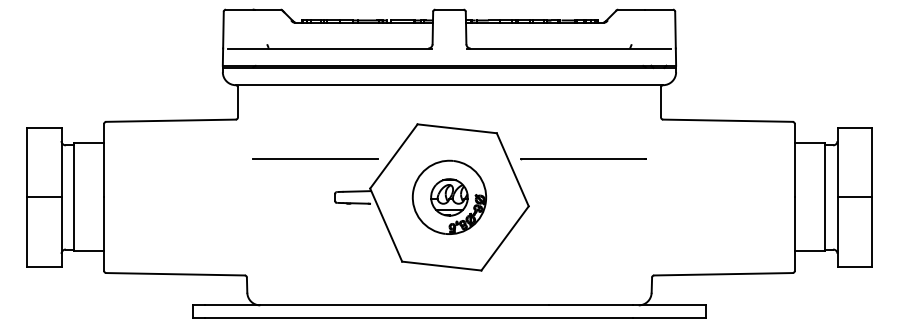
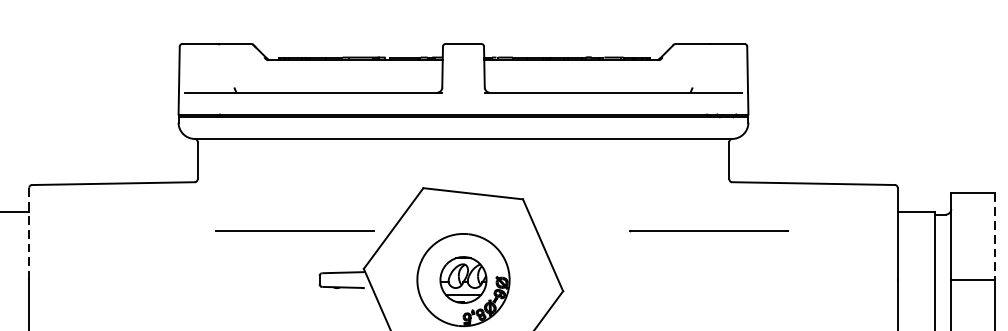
line: (583, 159) -> (708, 232), moved
line: (104, 160) -> (29, 233), solid -> dashed
line: (872, 162) -> (995, 236), solid -> dashed

